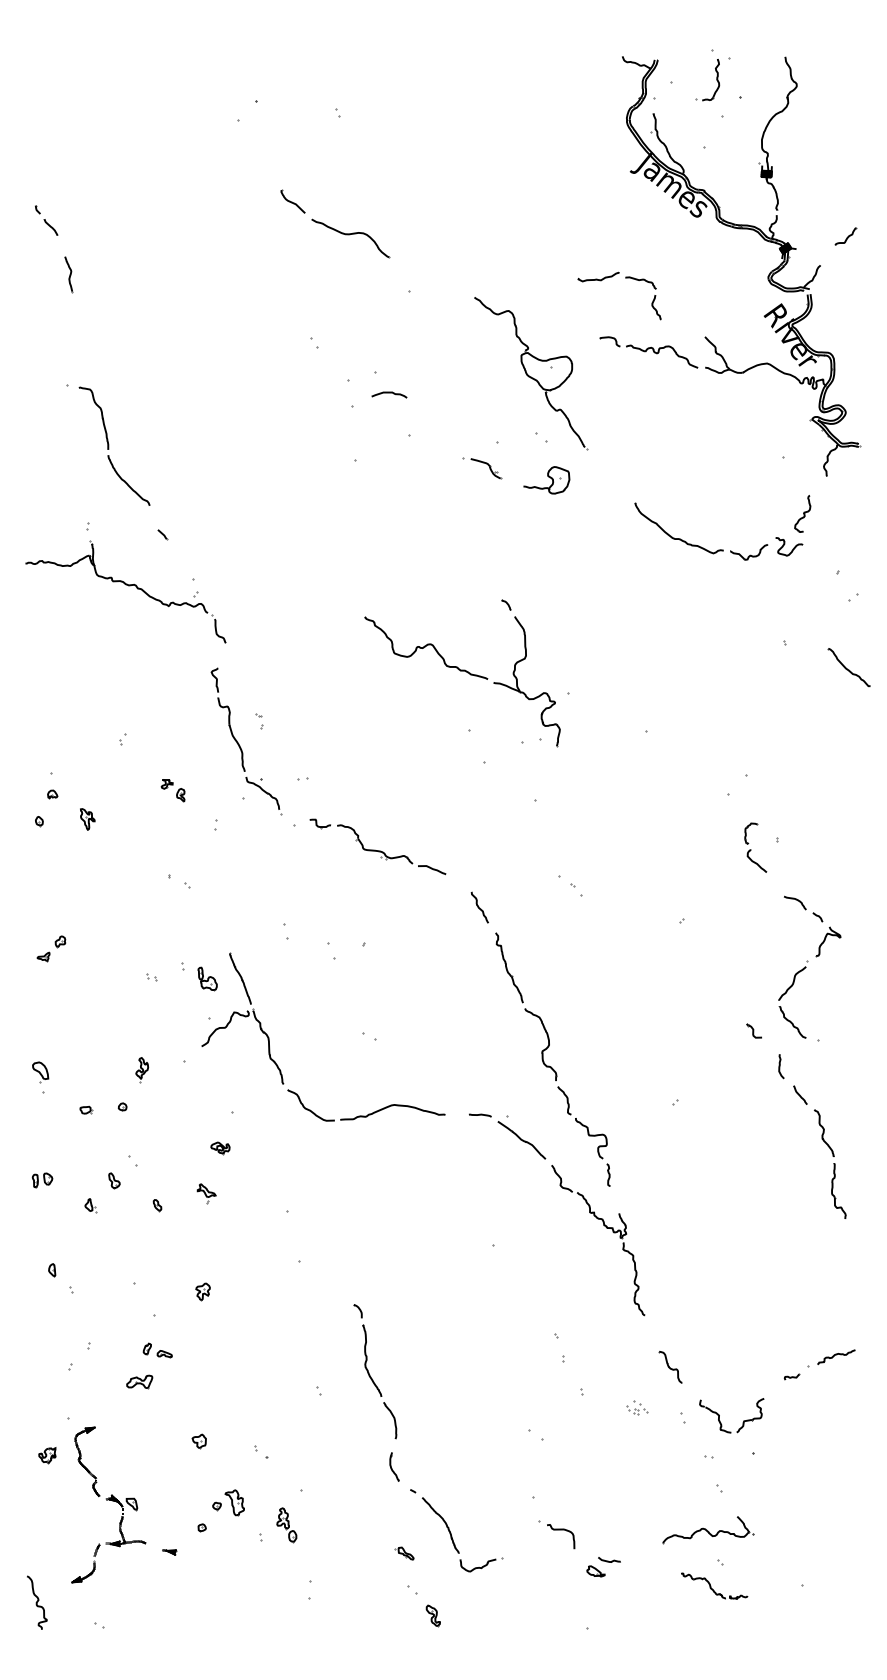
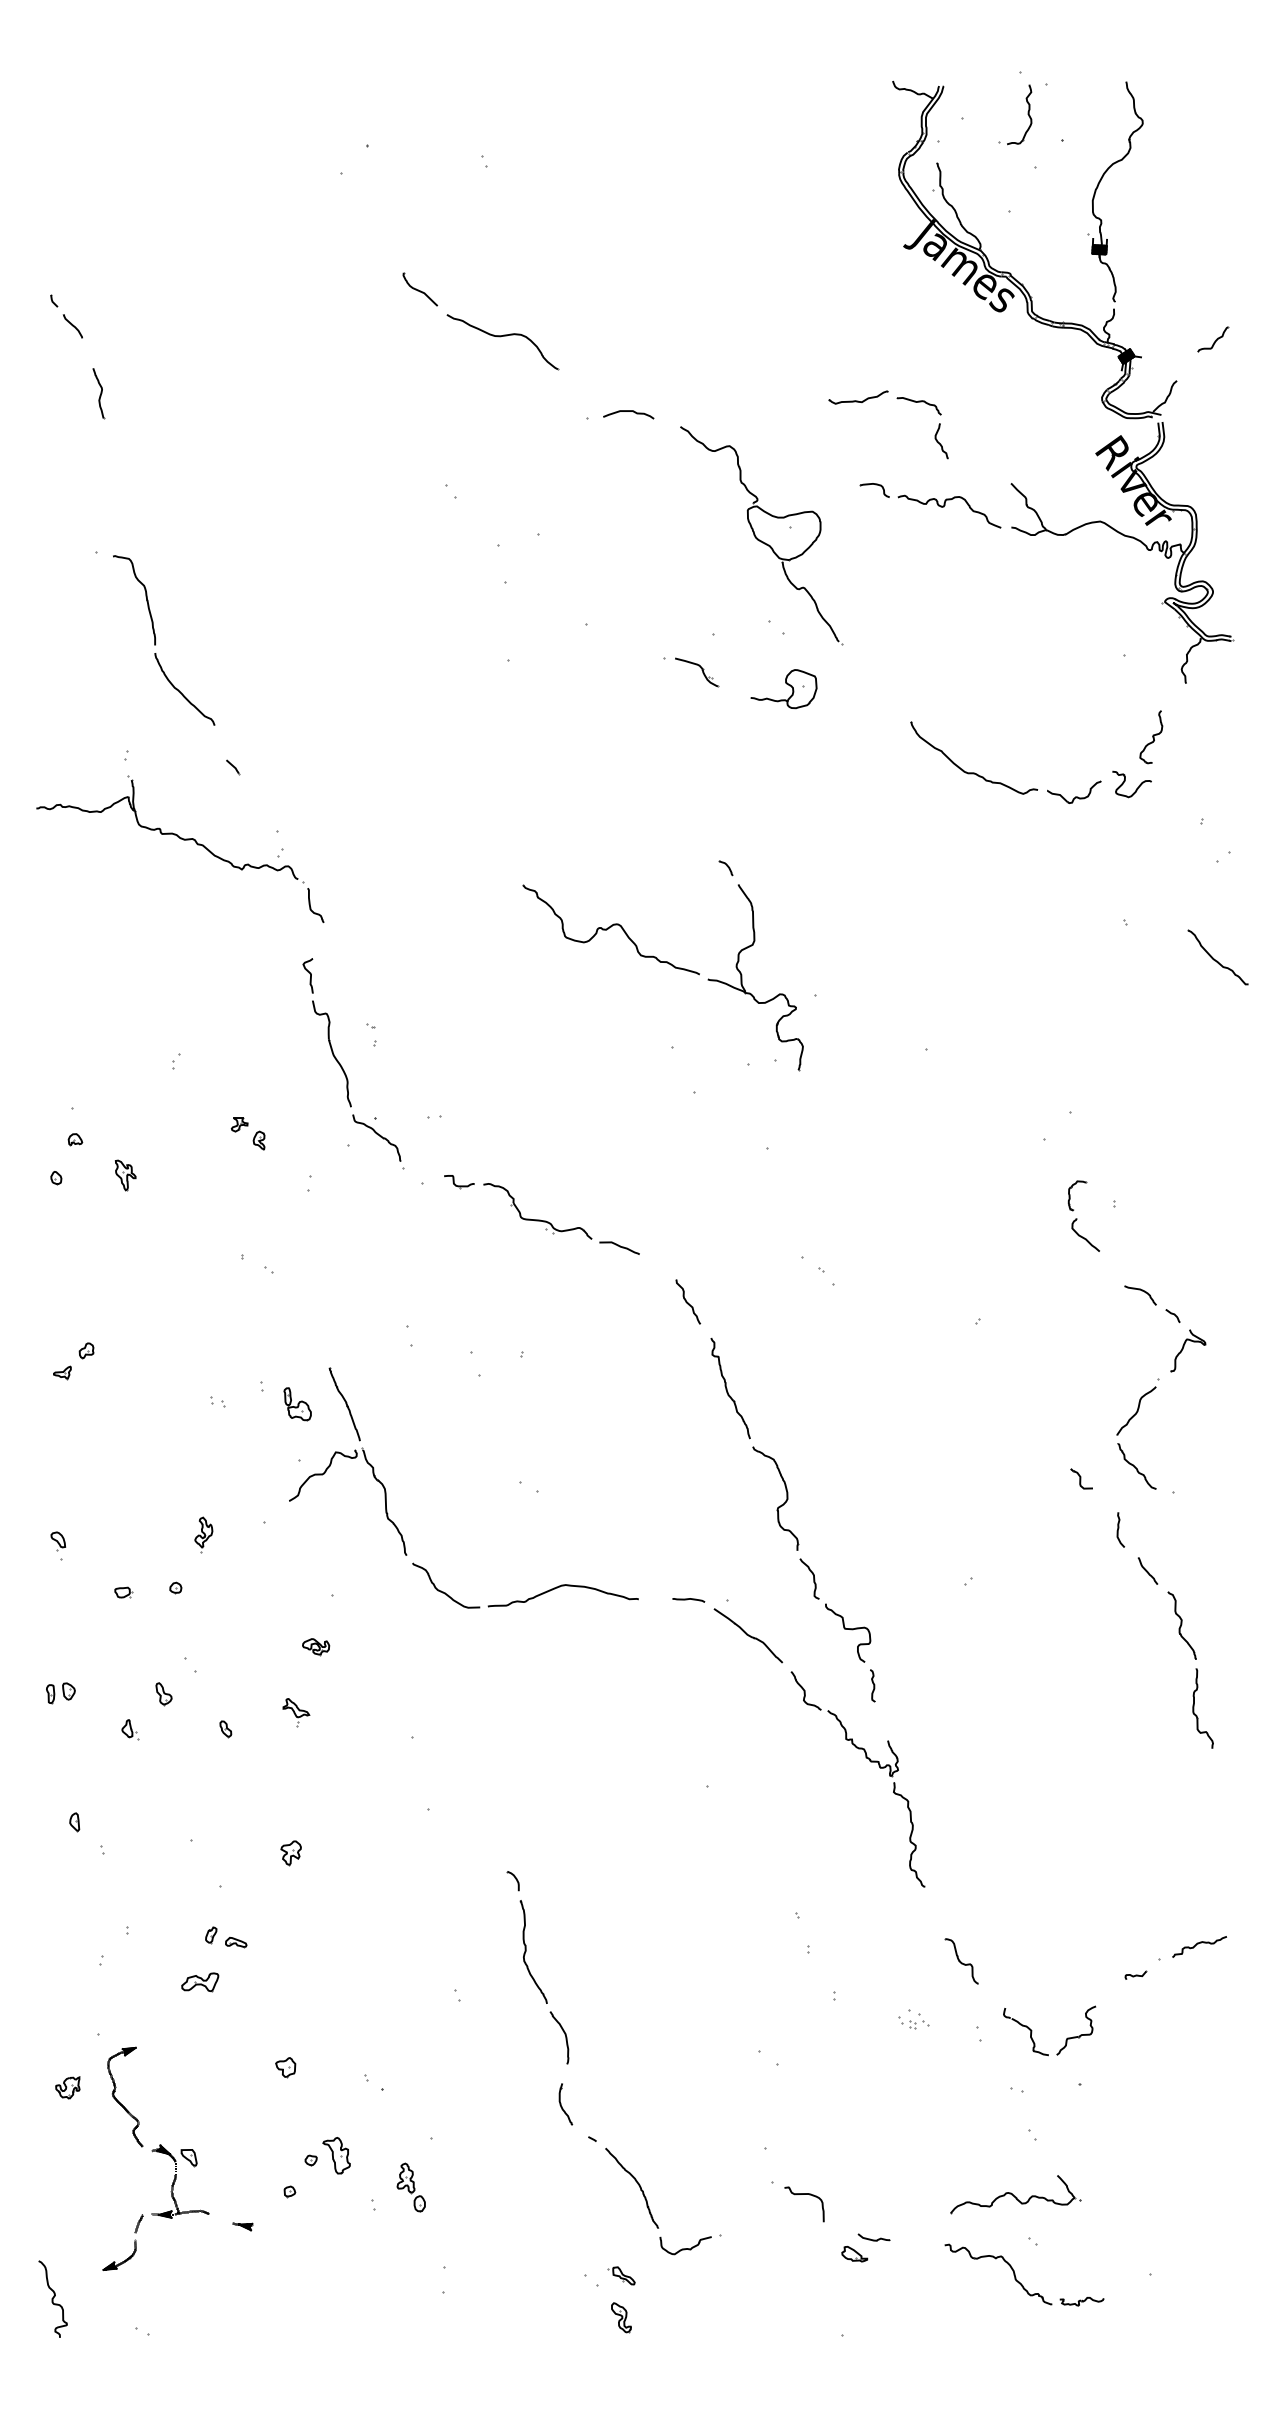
curve: (389, 393) -> (628, 412), moved
part: (40, 1077) -> (57, 1545), size x0.62
part: (404, 1553) -> (621, 2275), moved
part: (714, 1586) -> (1024, 2275), size x1.67

